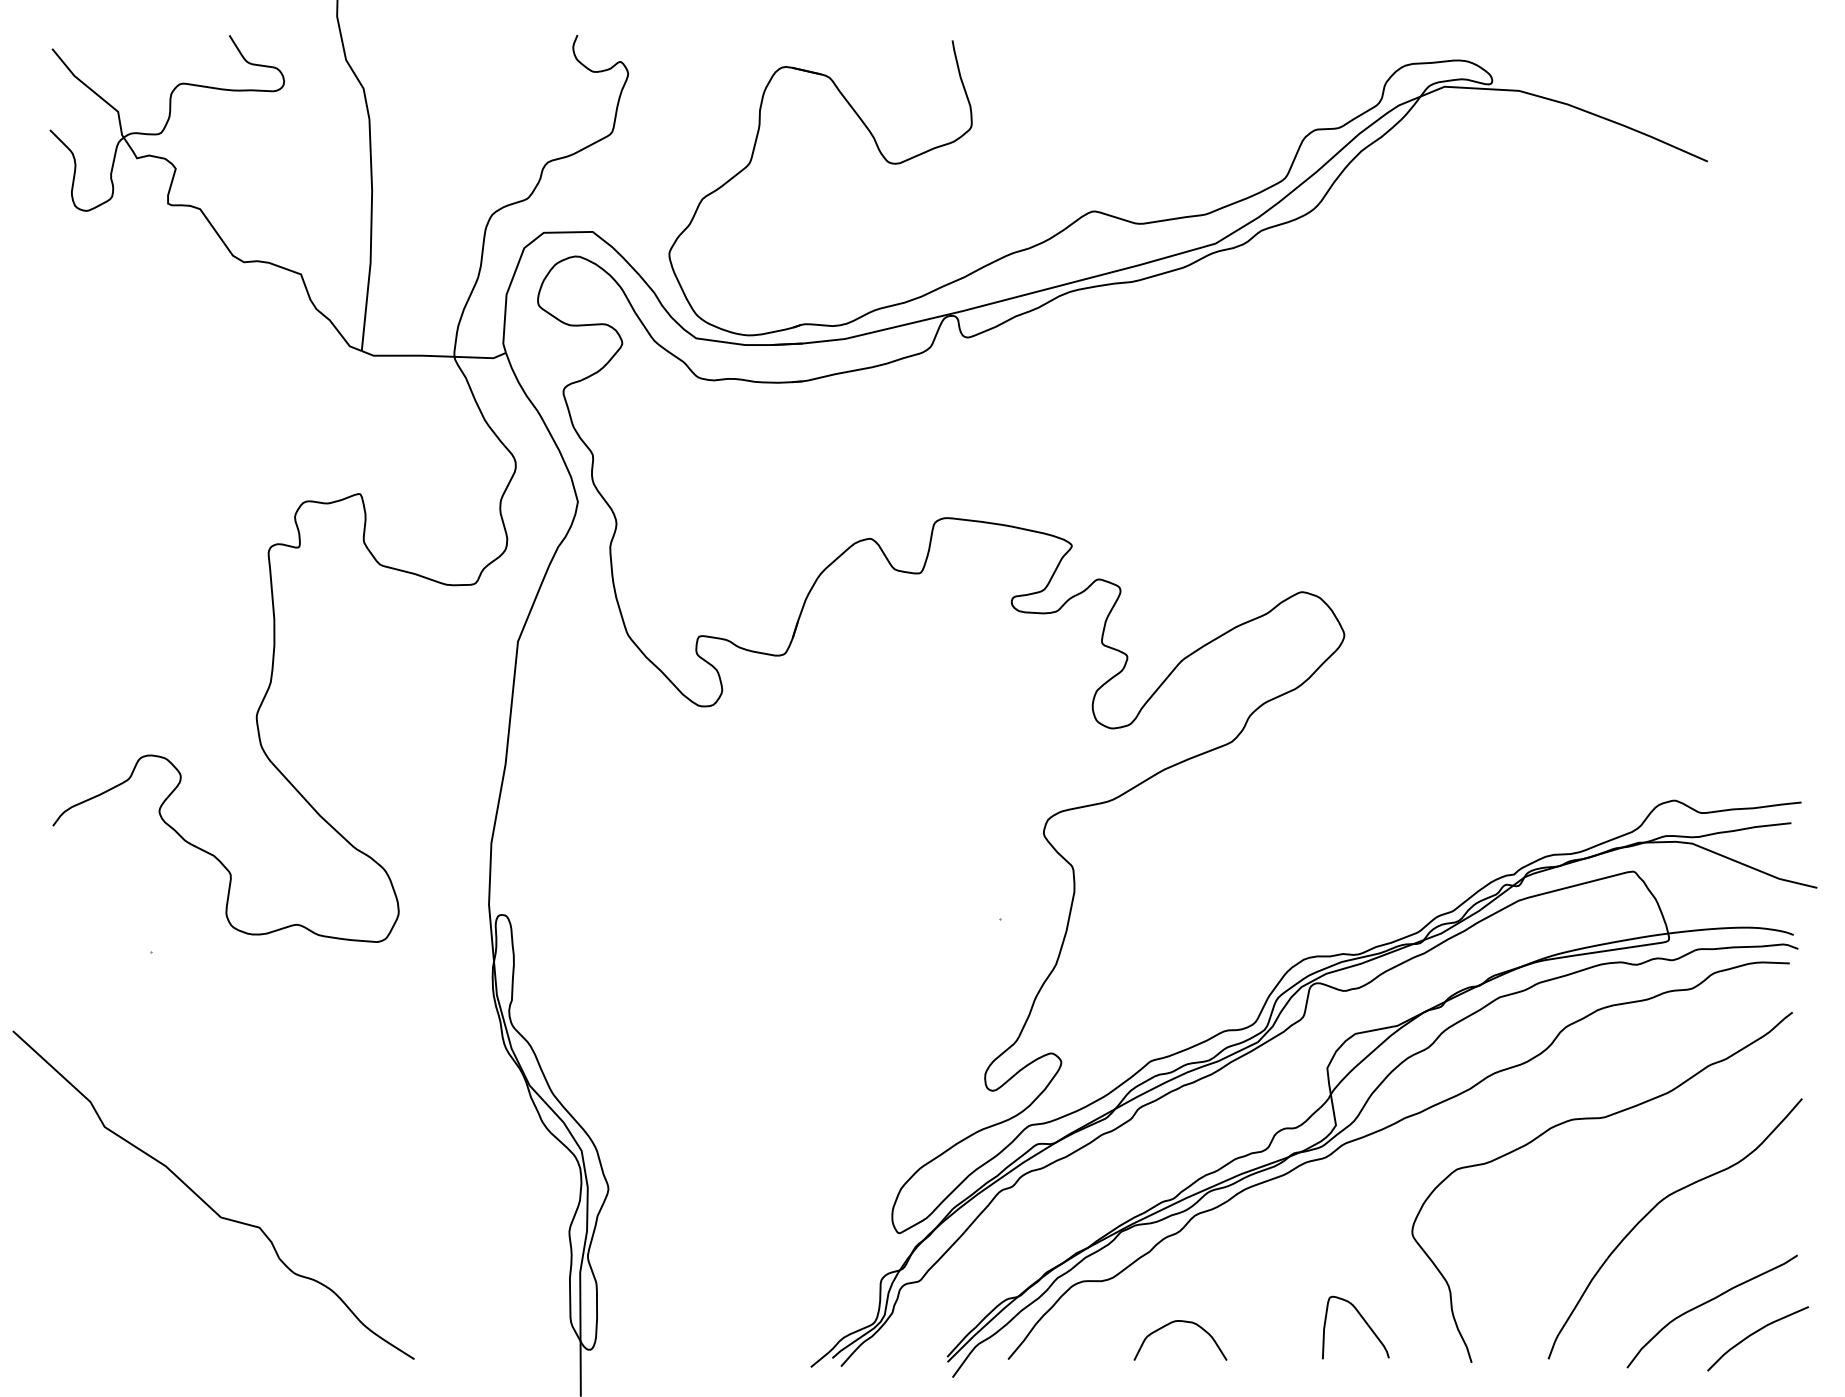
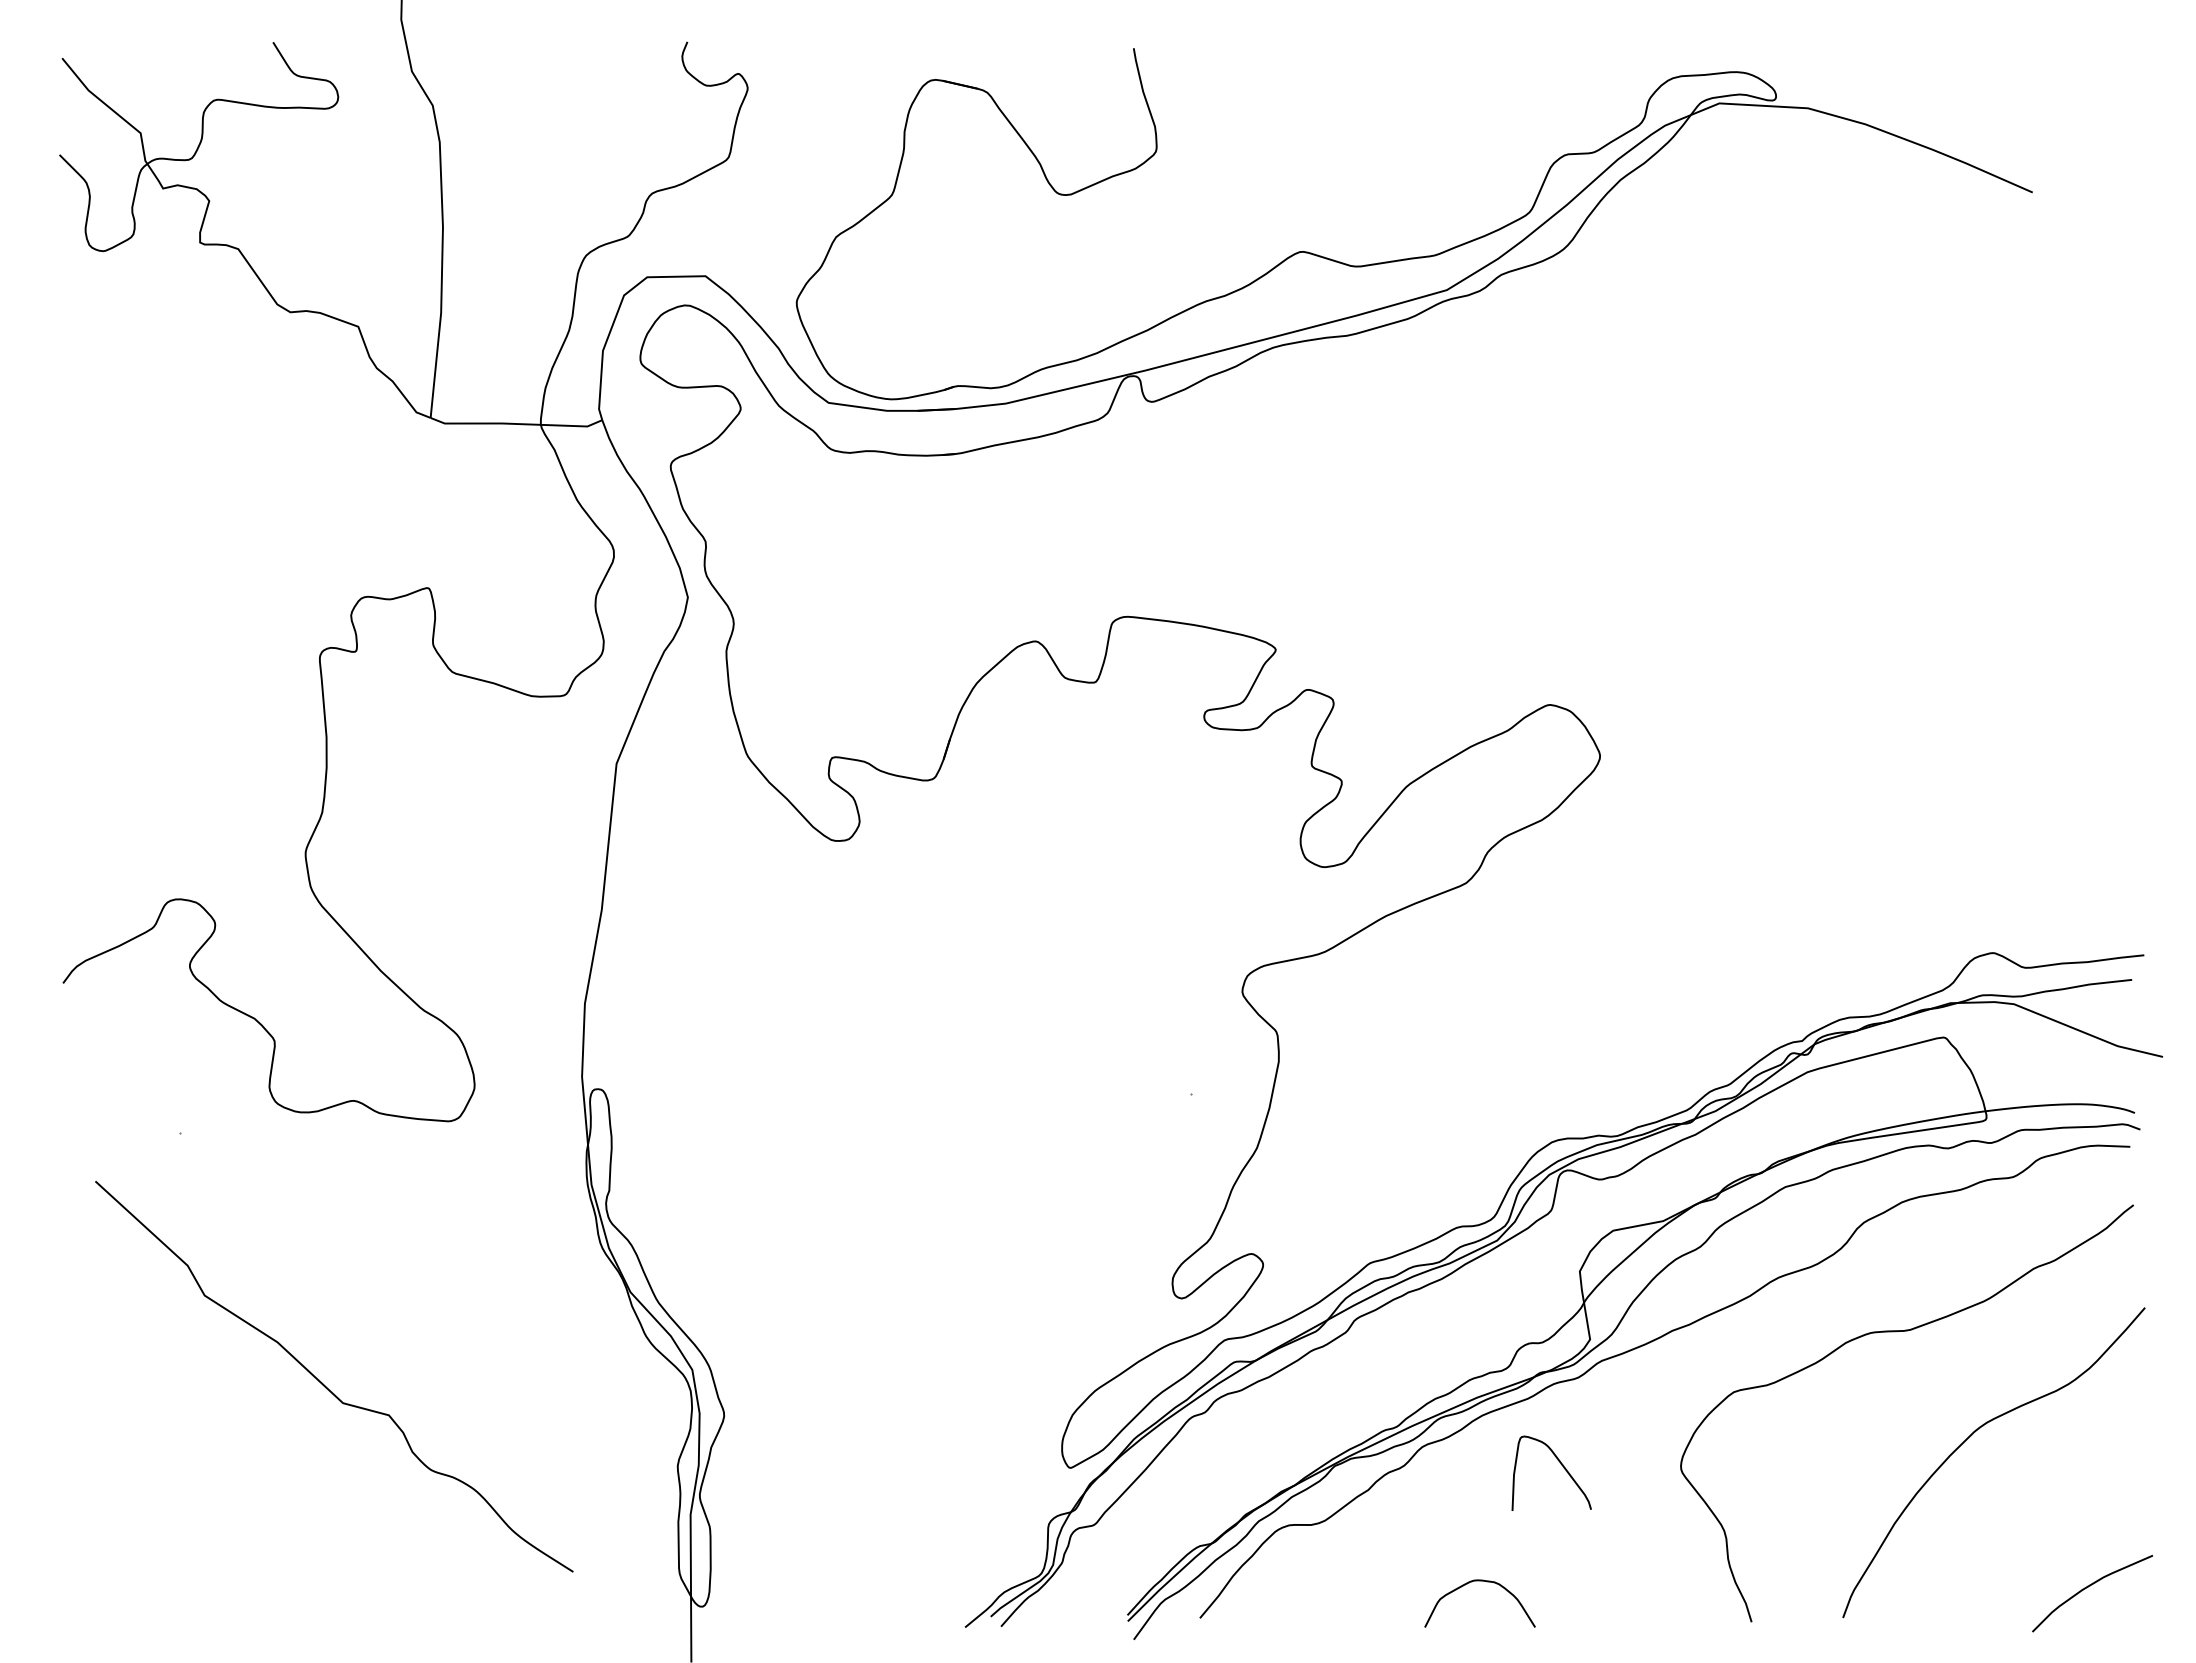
curve: (206, 1202) -> (325, 1385), moved
curve: (1708, 1302) -> (2033, 1550), removed
curve: (1363, 1320) -> (1560, 1464), moved
curve: (1180, 1321) -> (1479, 1581), moved

